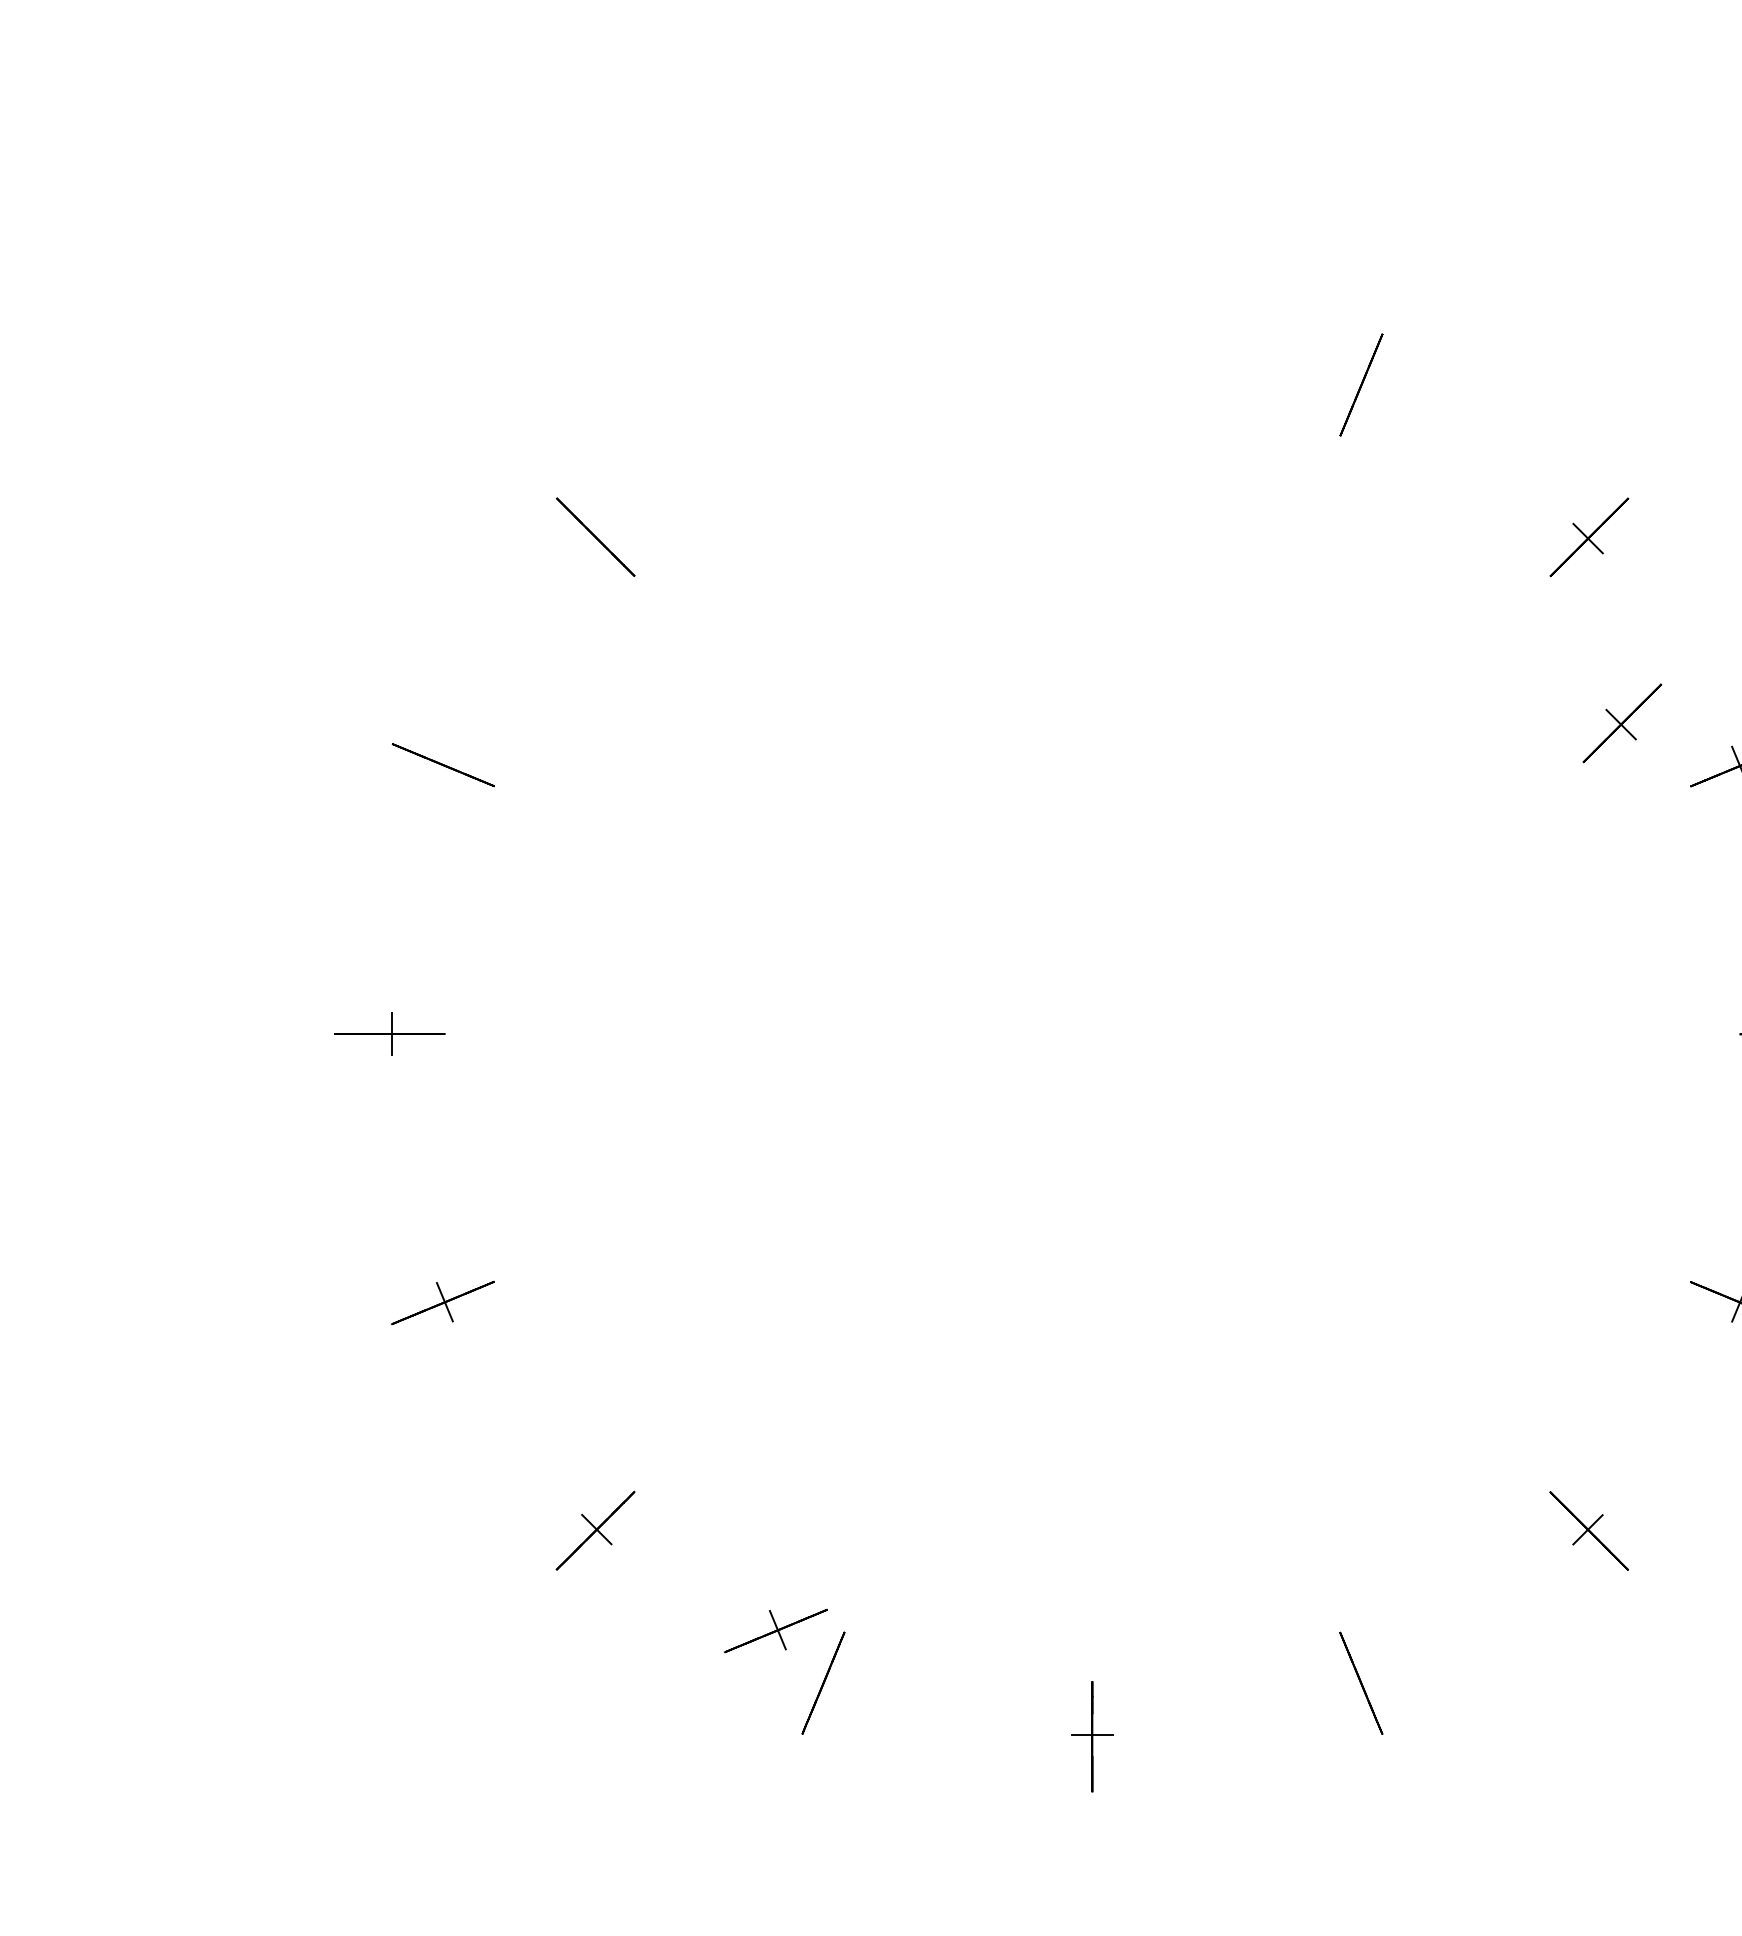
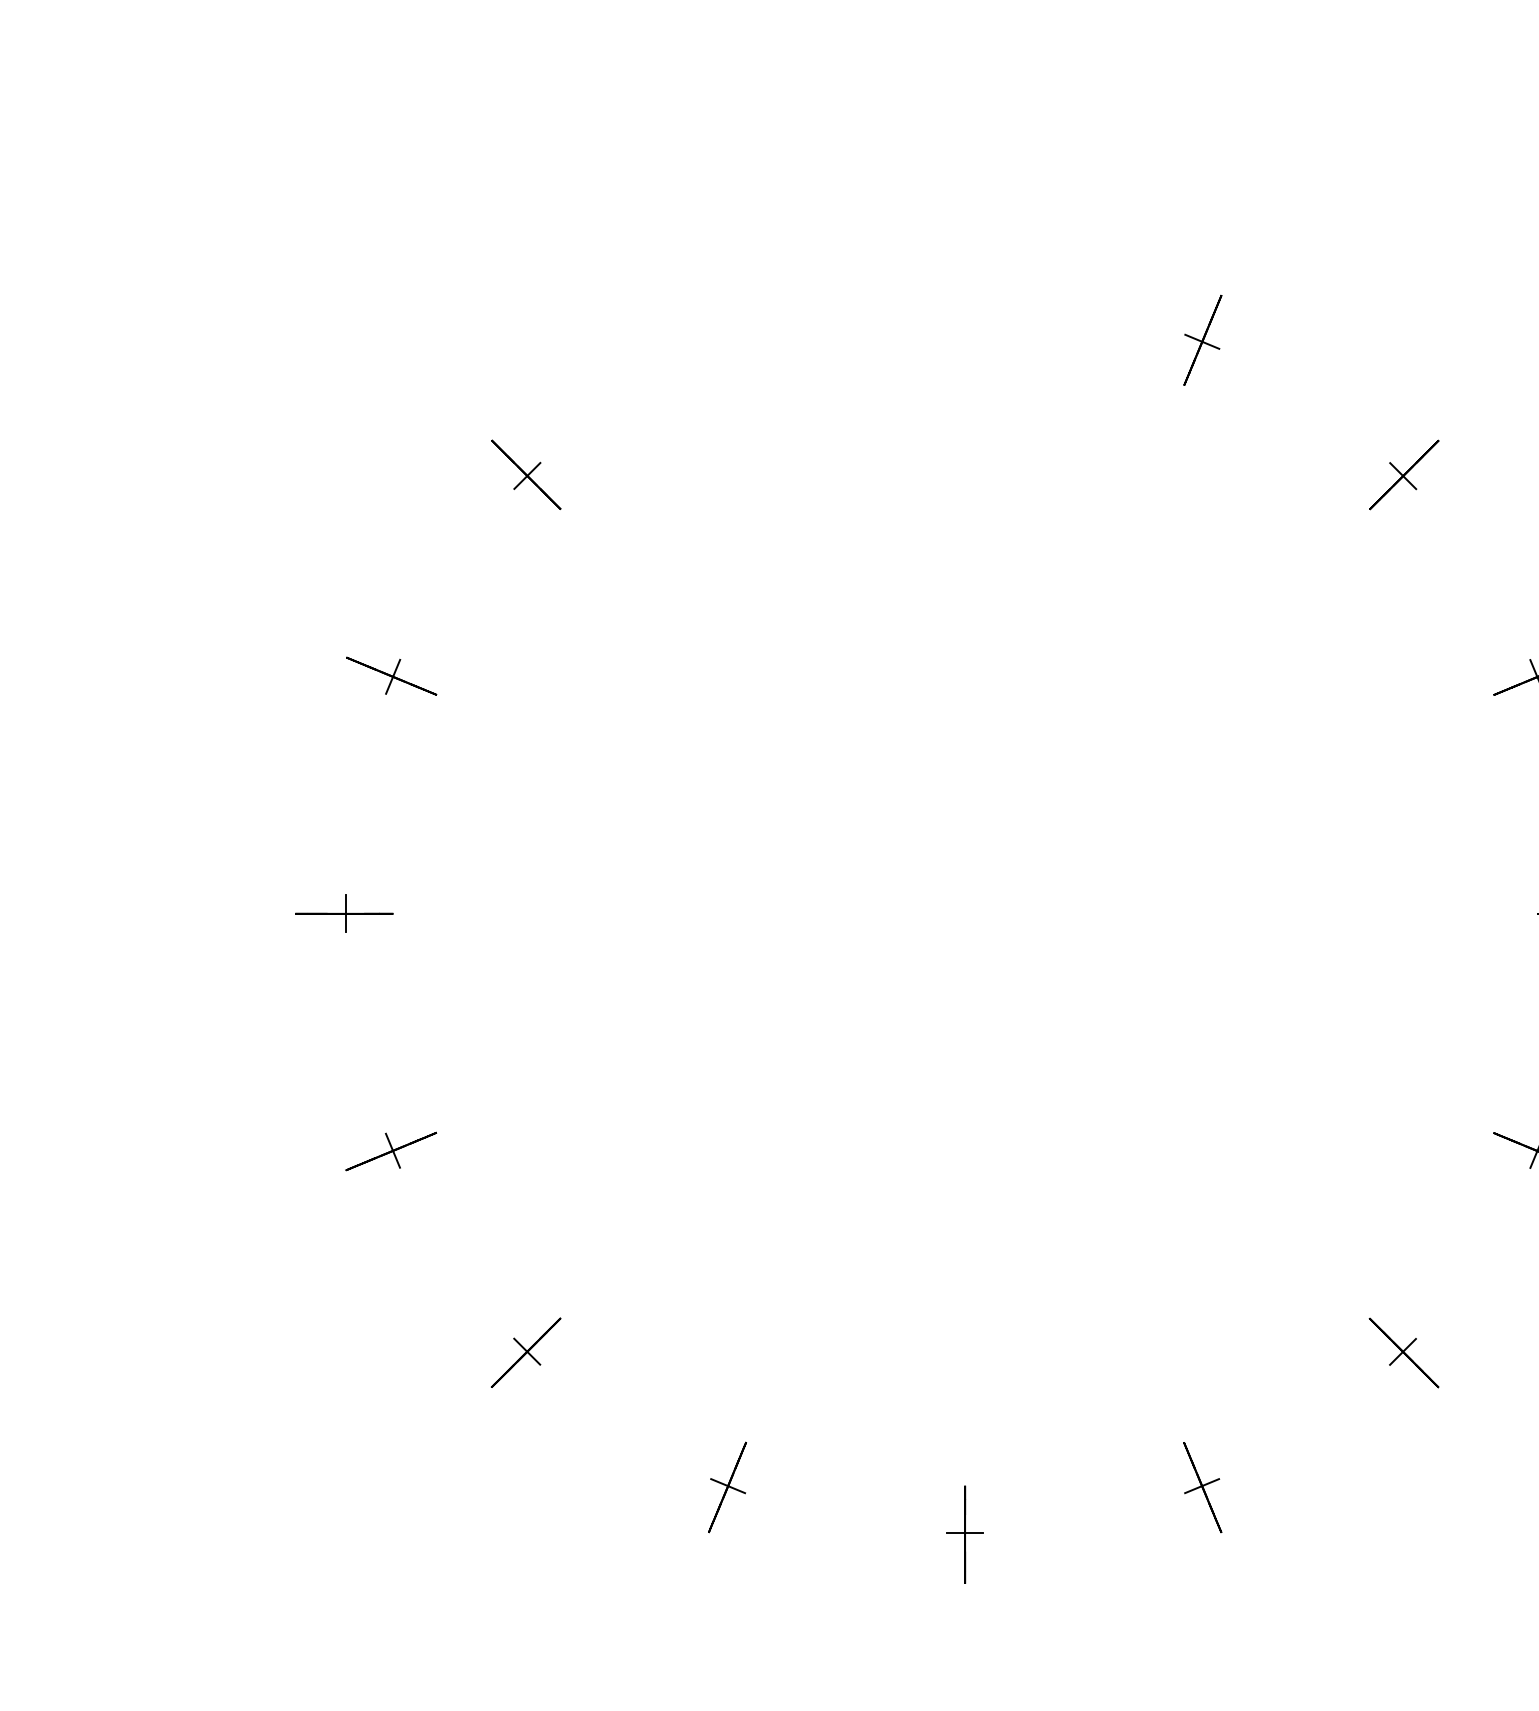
line: (1360, 386) -> (1202, 341), added
line: (596, 538) -> (526, 475), added
part: (1622, 723) -> (1433, 639), removed
line: (444, 765) -> (392, 676), added
part: (775, 1630) -> (685, 1440), removed
line: (823, 1681) -> (727, 1485), added
line: (1360, 1681) -> (1202, 1485), added

